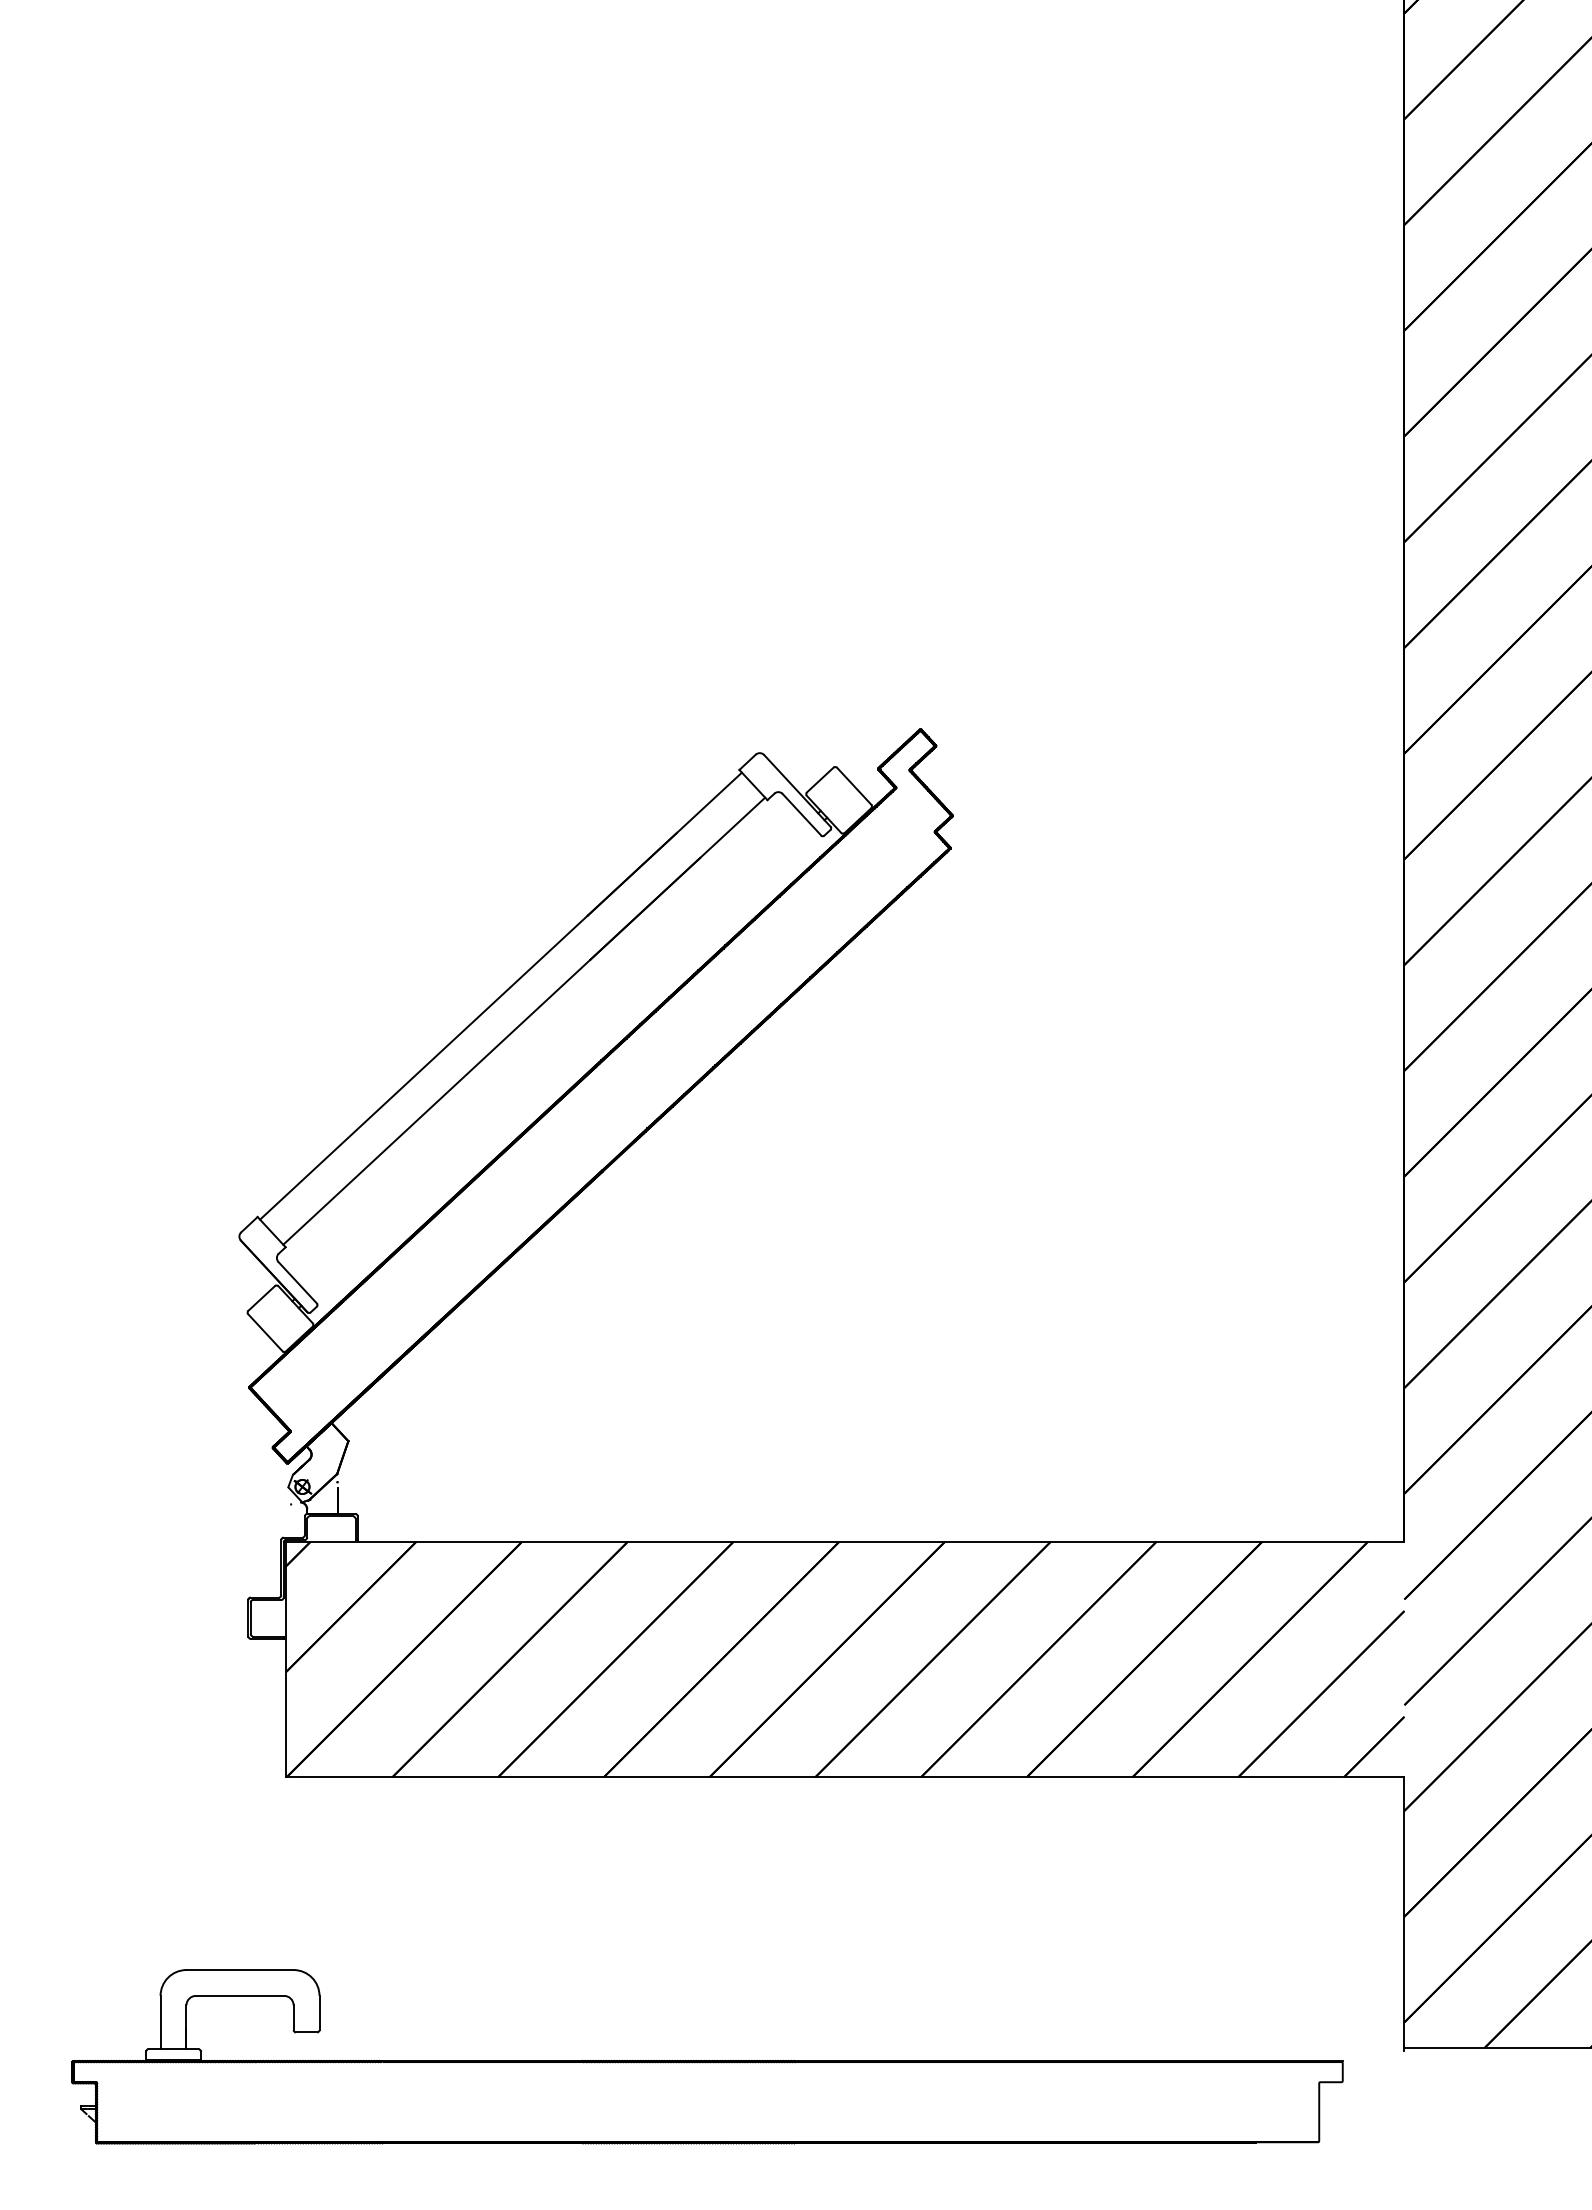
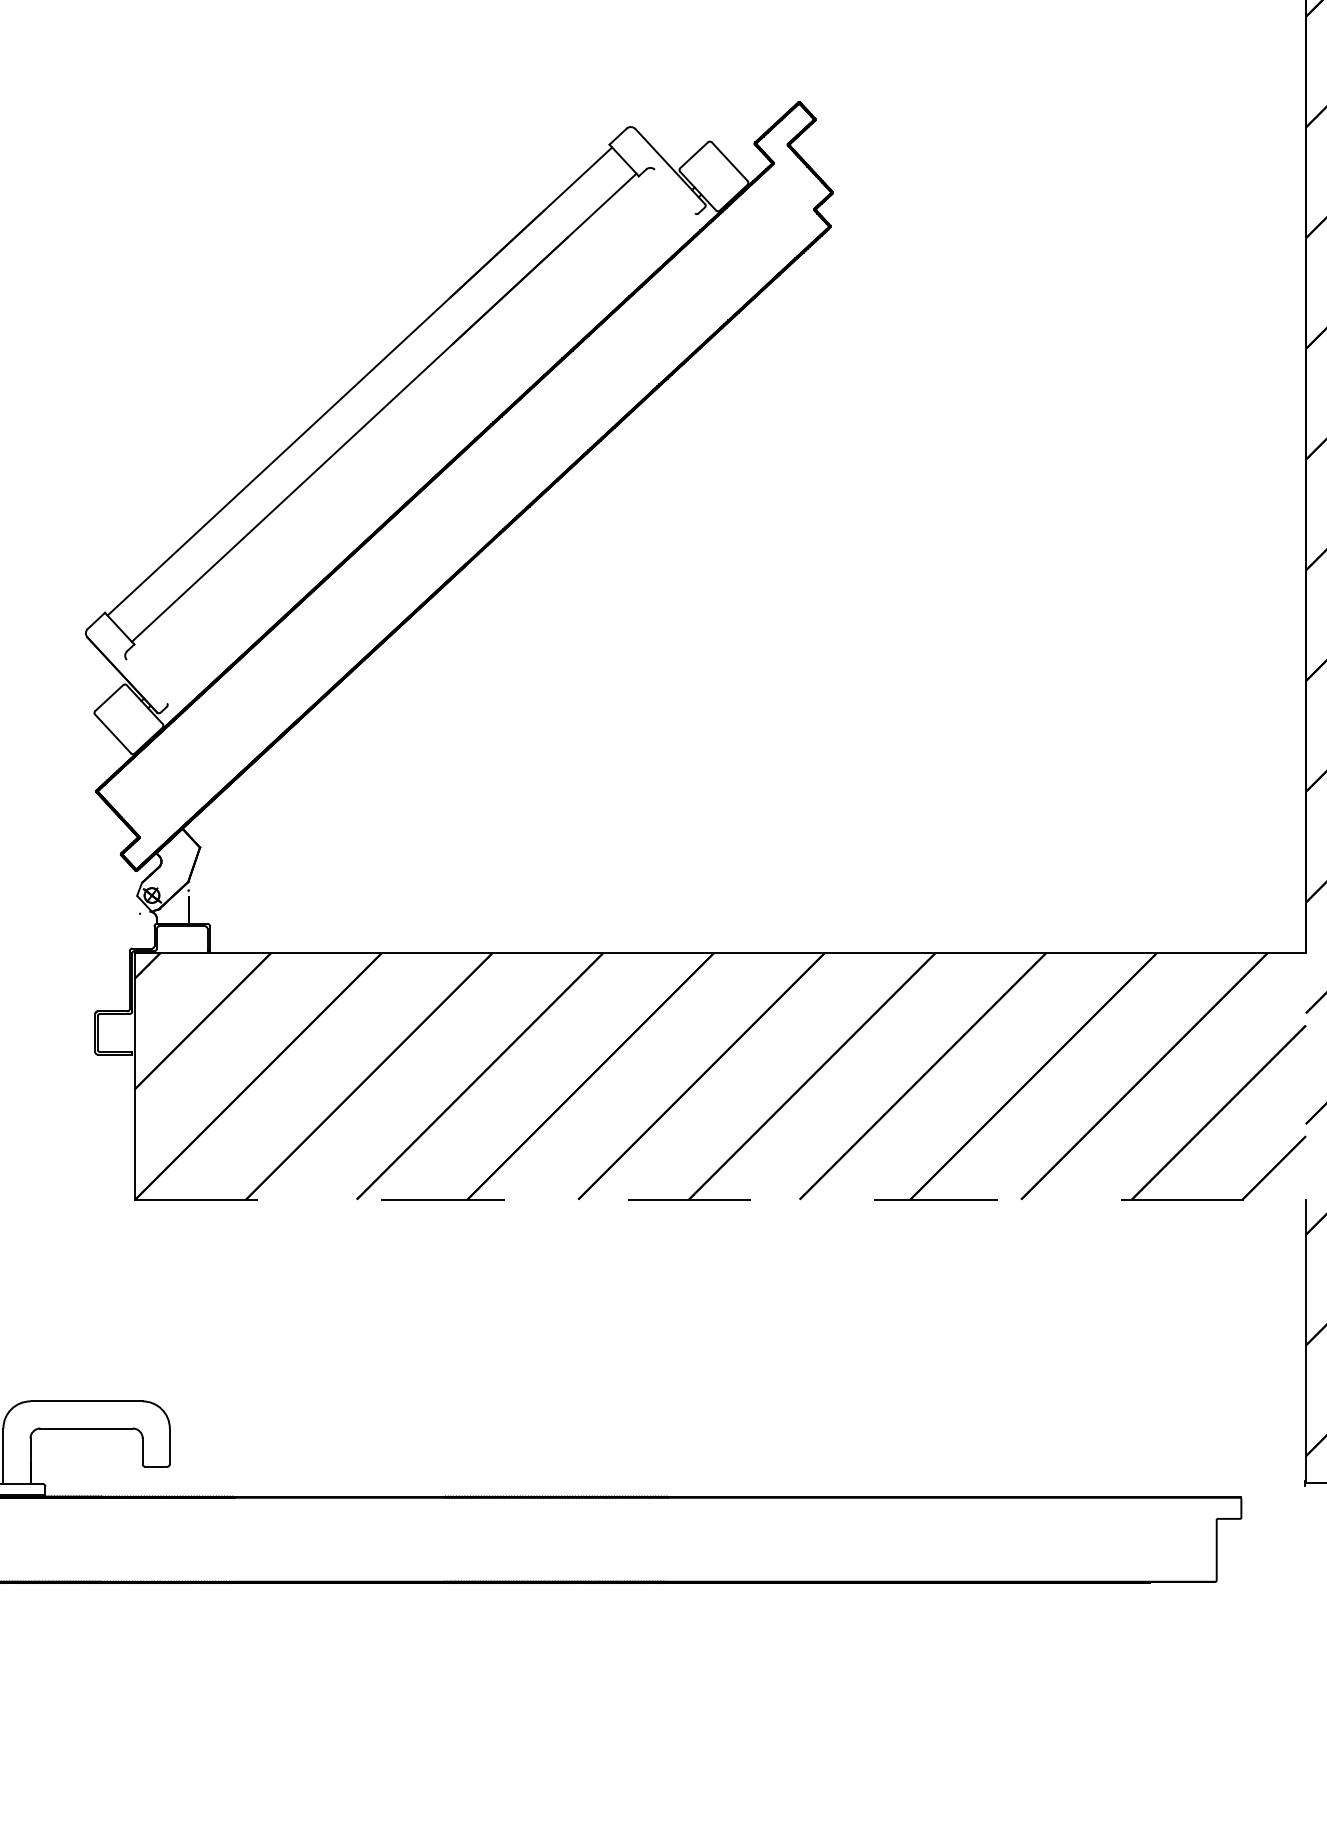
line: (801, 814) -> (674, 191), removed
line: (297, 1282) -> (146, 681), removed
line: (845, 1777) -> (720, 1199), solid -> dashed

